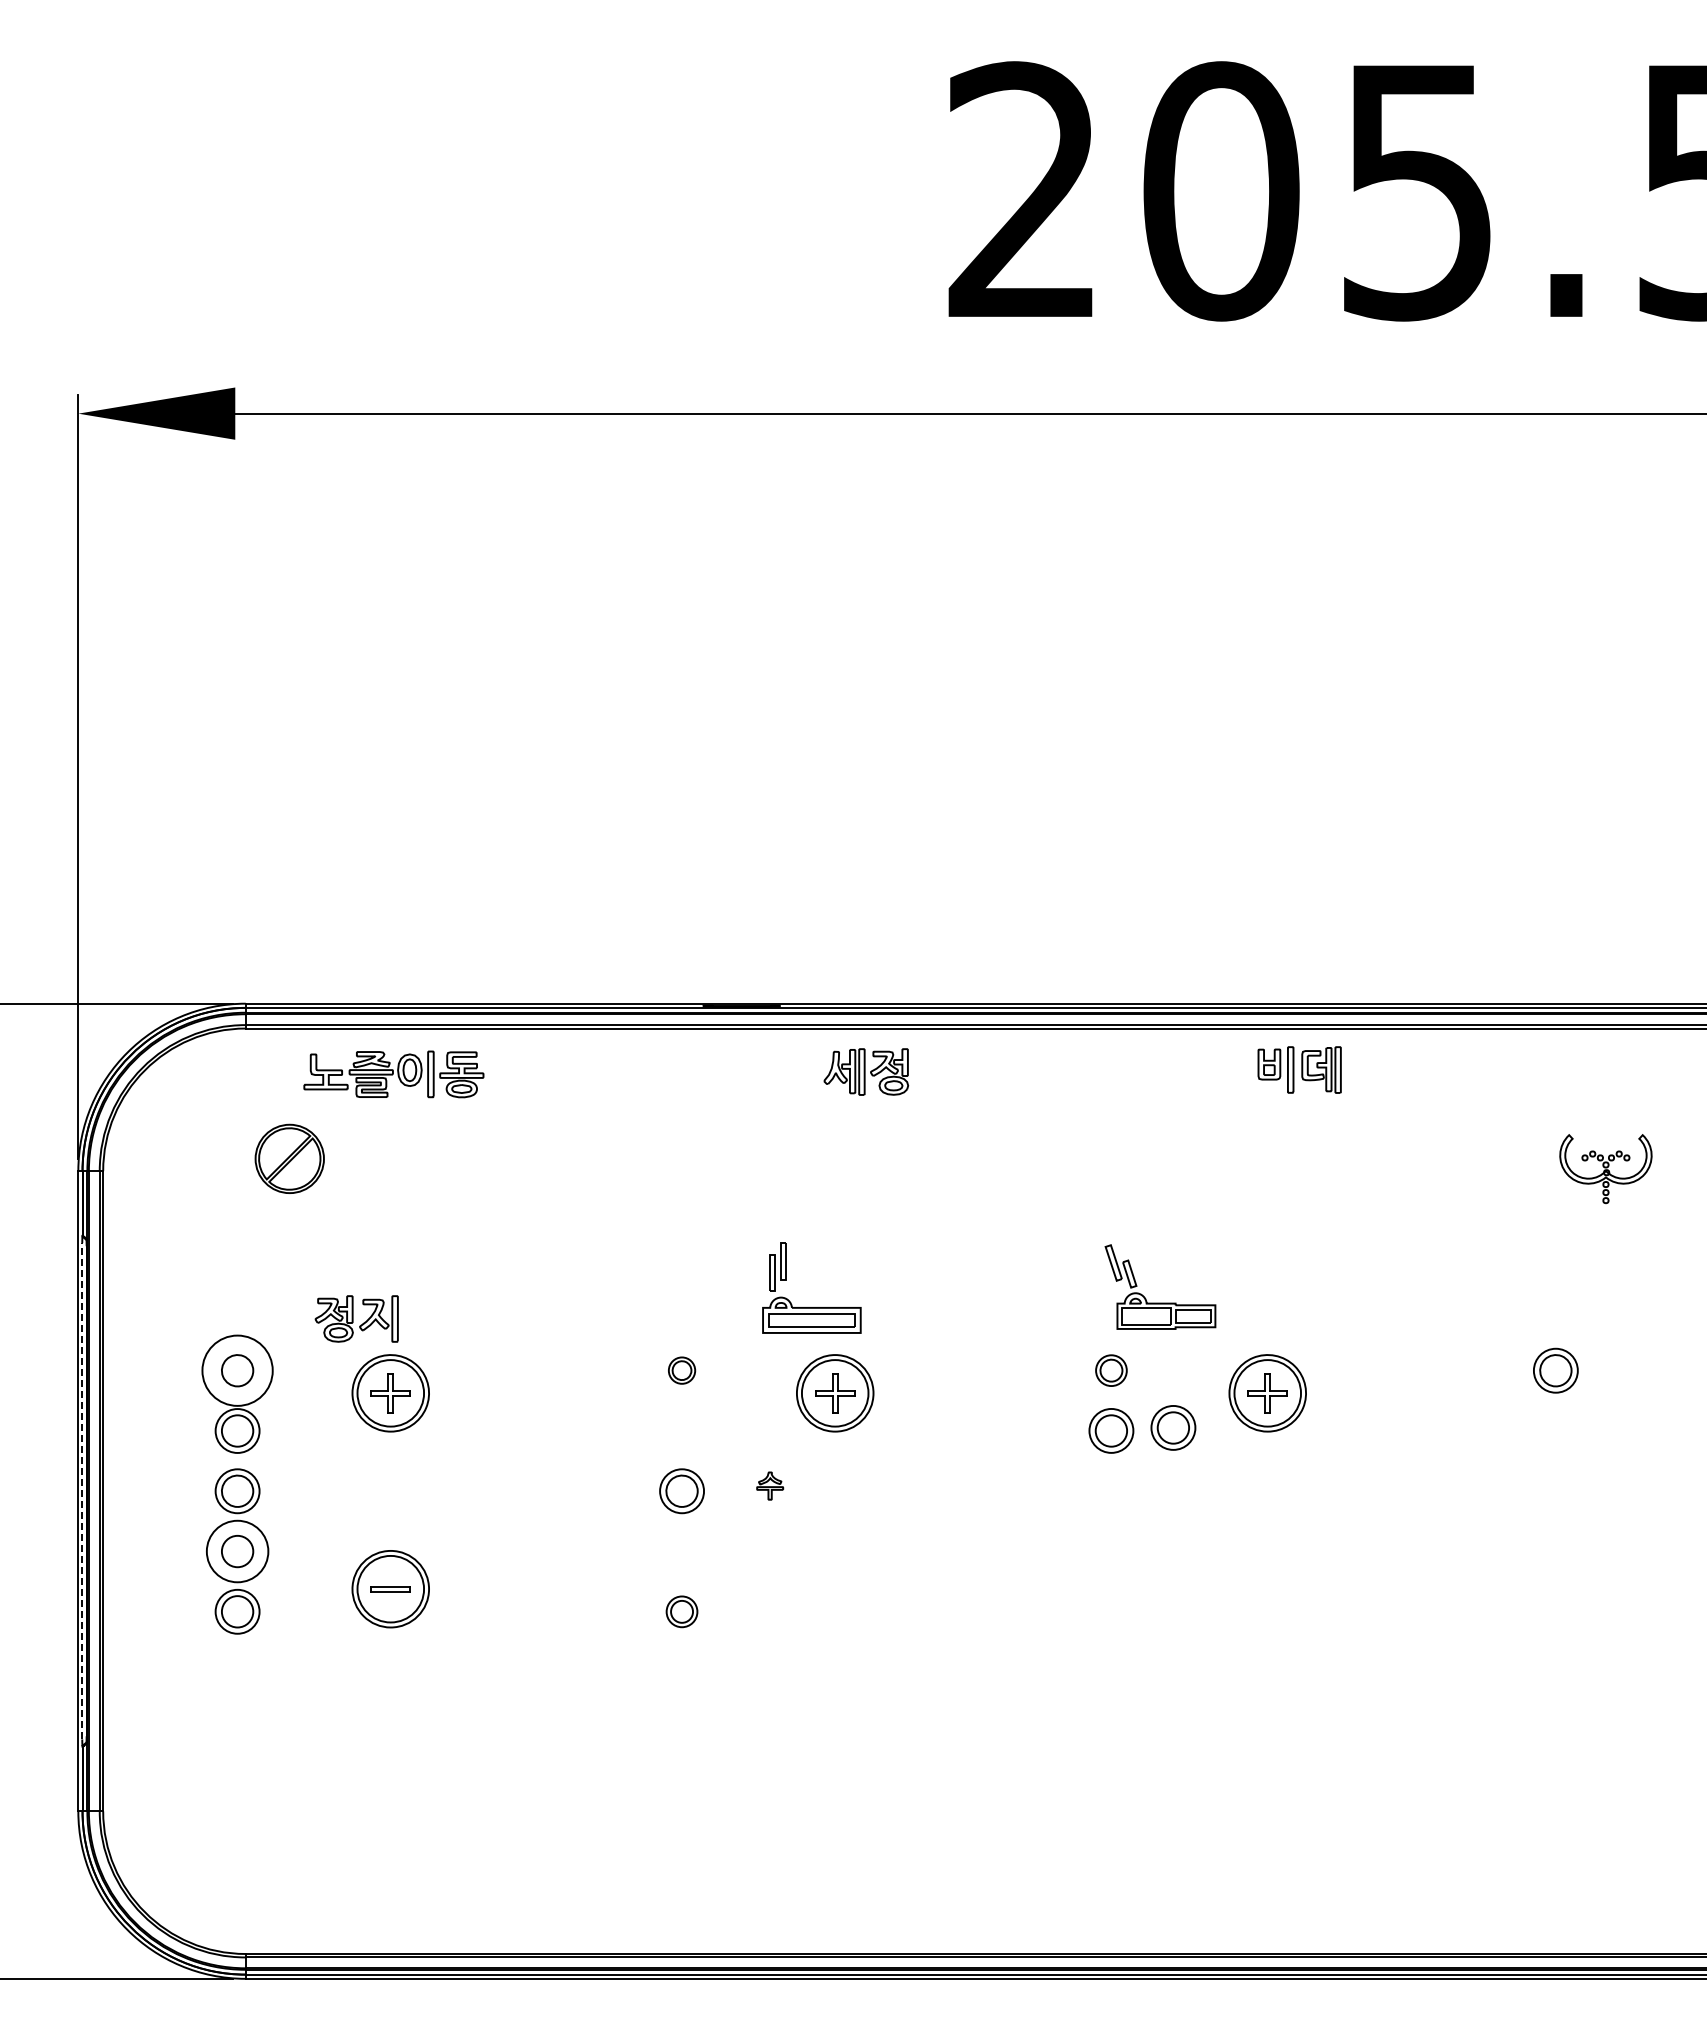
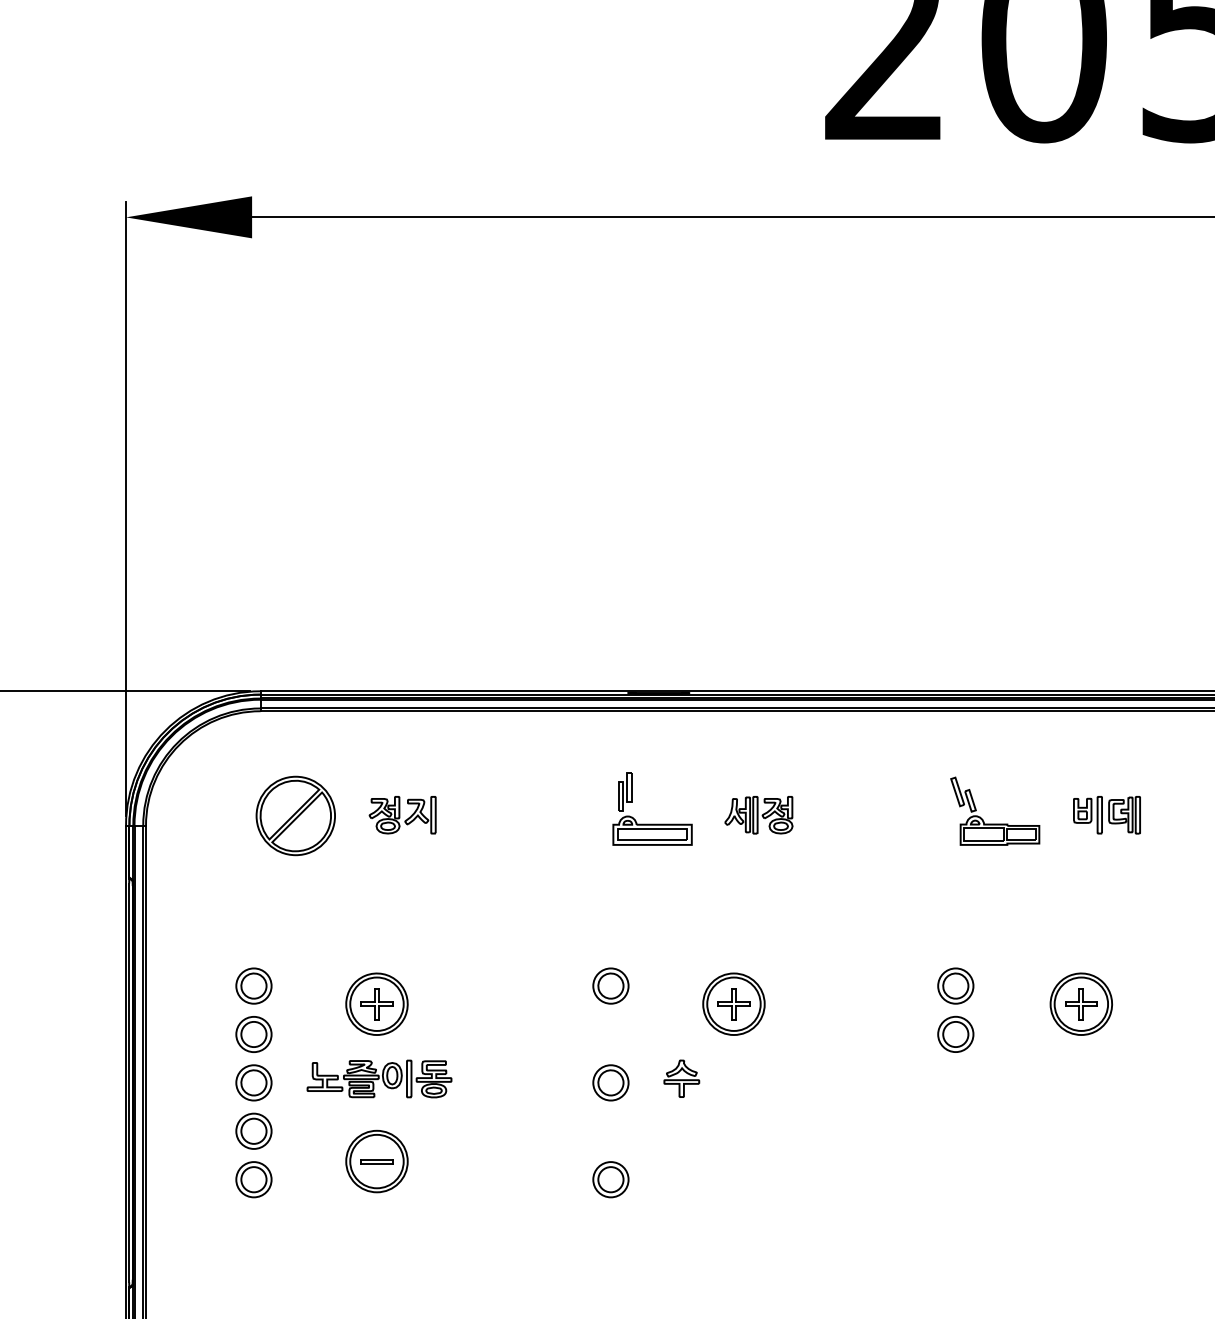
part: (1299, 1069) -> (1106, 814), moved
part: (866, 1071) -> (759, 814), moved
part: (393, 1074) -> (379, 1079), moved
part: (289, 1158) -> (295, 815), size x1.43
part: (1160, 1302) -> (995, 823), moved
part: (811, 1307) -> (652, 824), moved
part: (356, 1318) -> (402, 814), moved
circle: (237, 1370) -> (253, 985), size x0.62
part: (681, 1370) -> (610, 985), size x1.67
part: (1111, 1370) -> (955, 985), size x1.43
part: (1173, 1427) -> (1005, 1031), removed
part: (769, 1485) -> (681, 1078), size x1.67
line: (82, 1490) -> (129, 1082), dashed -> solid
circle: (237, 1551) -> (253, 1131), size x0.71
part: (681, 1611) -> (610, 1179), size x1.43

